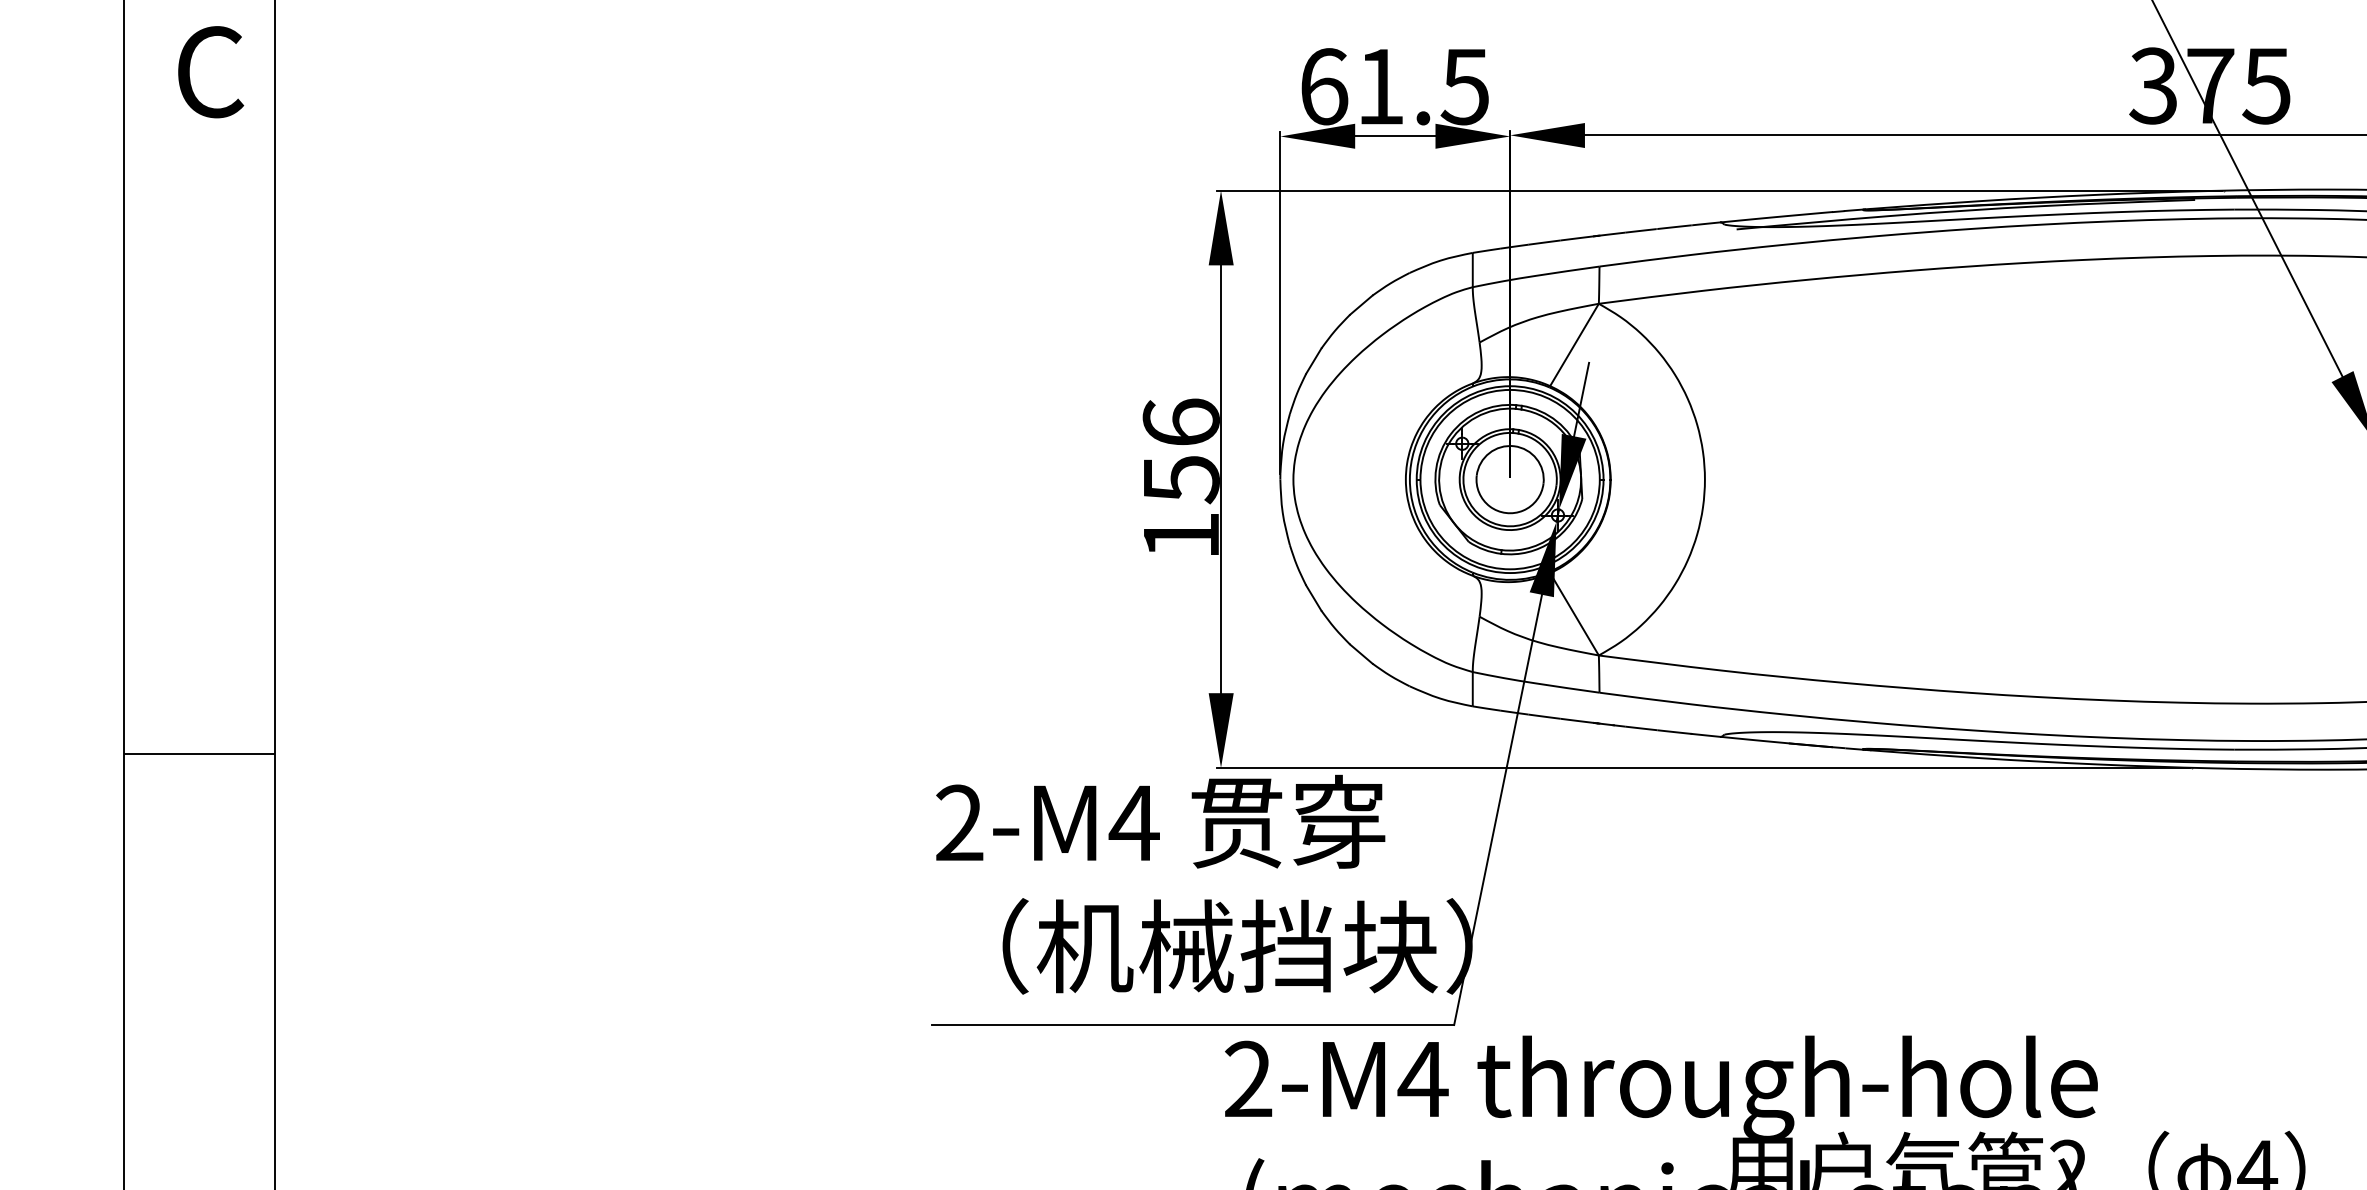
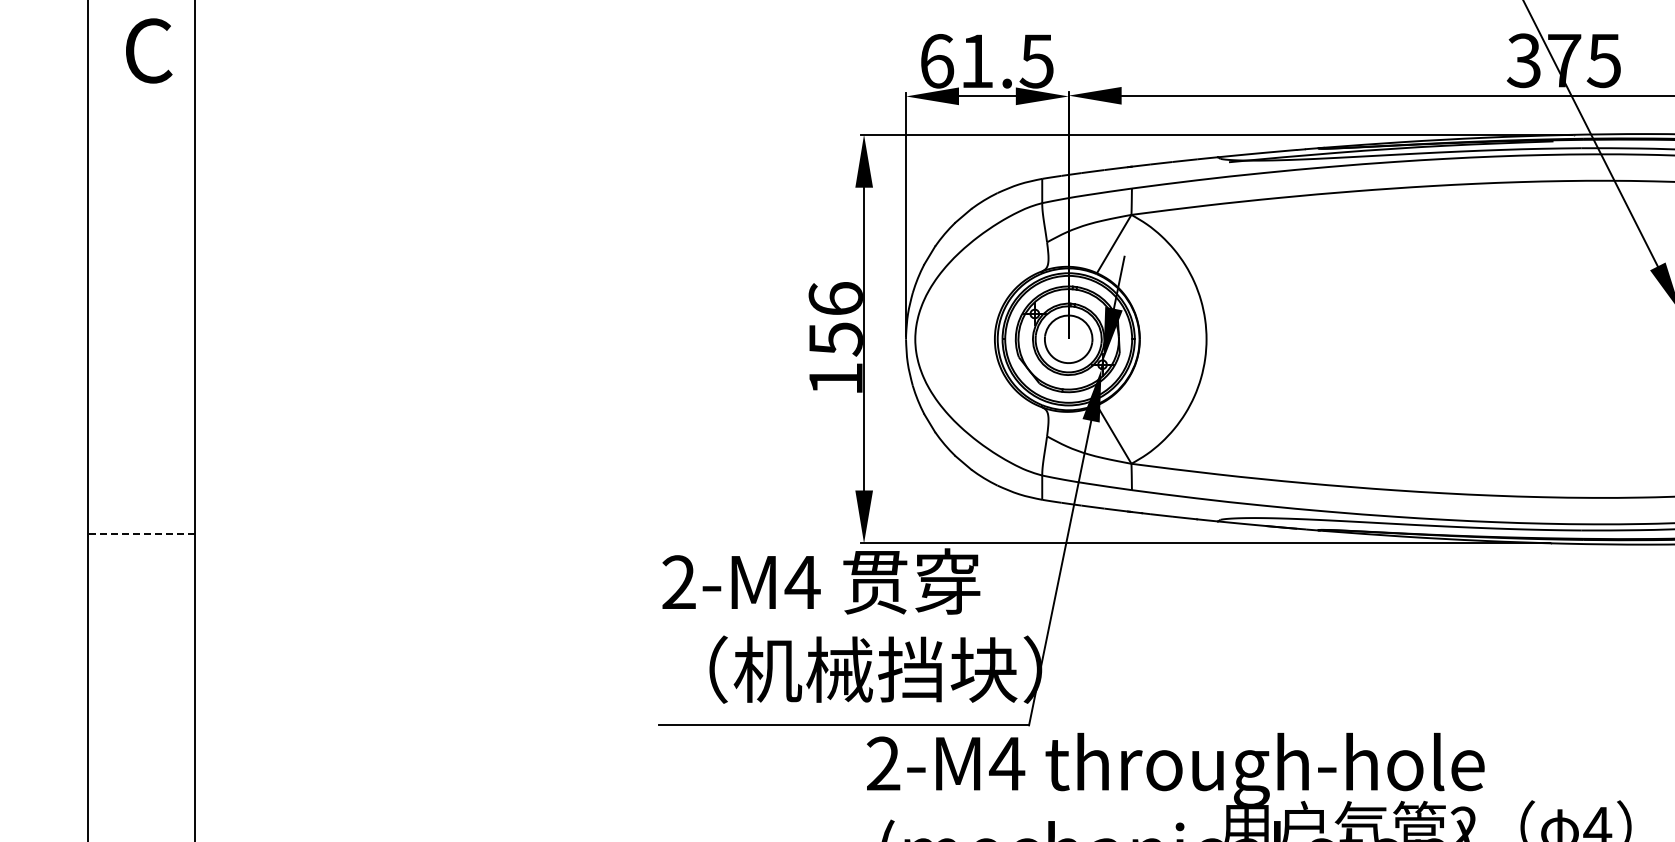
line: (200, 753) -> (141, 533), solid -> dashed

